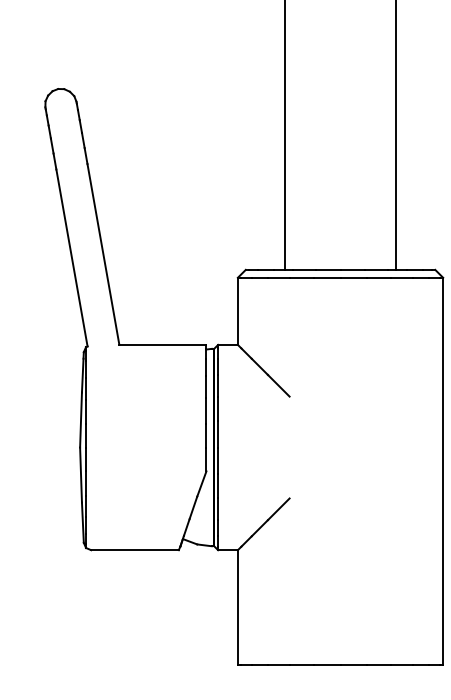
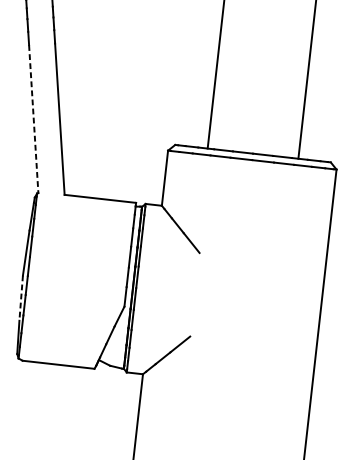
line: (71, 257) -> (33, 118), solid -> dashed
line: (81, 475) -> (21, 298), solid -> dashed

